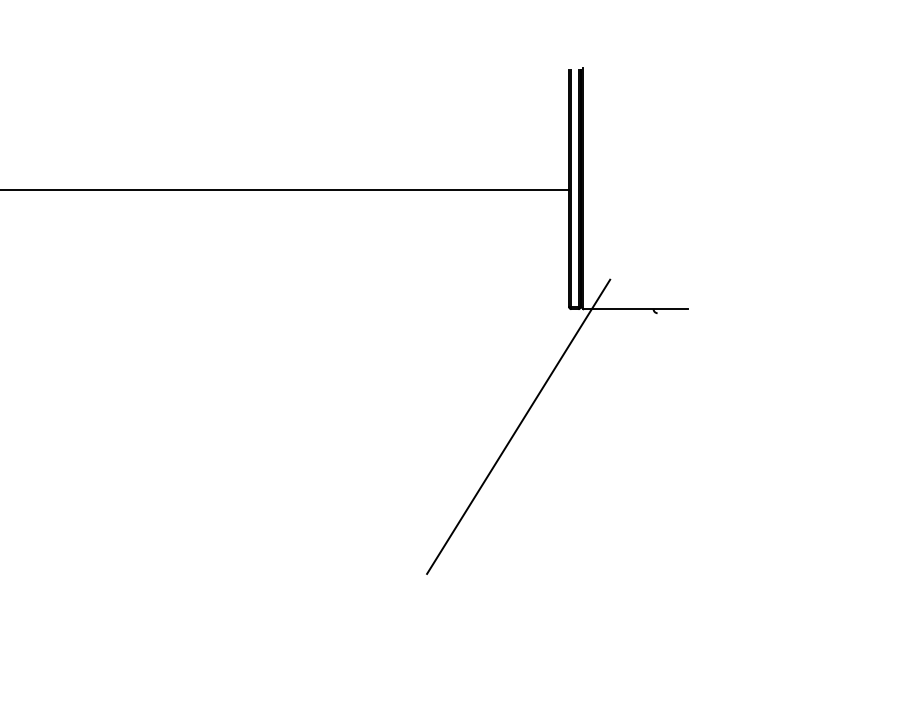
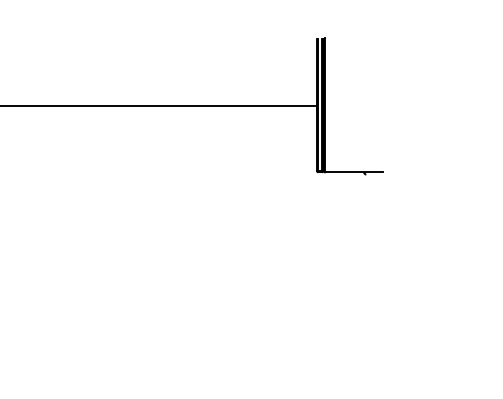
line: (517, 426) -> (288, 237), removed

